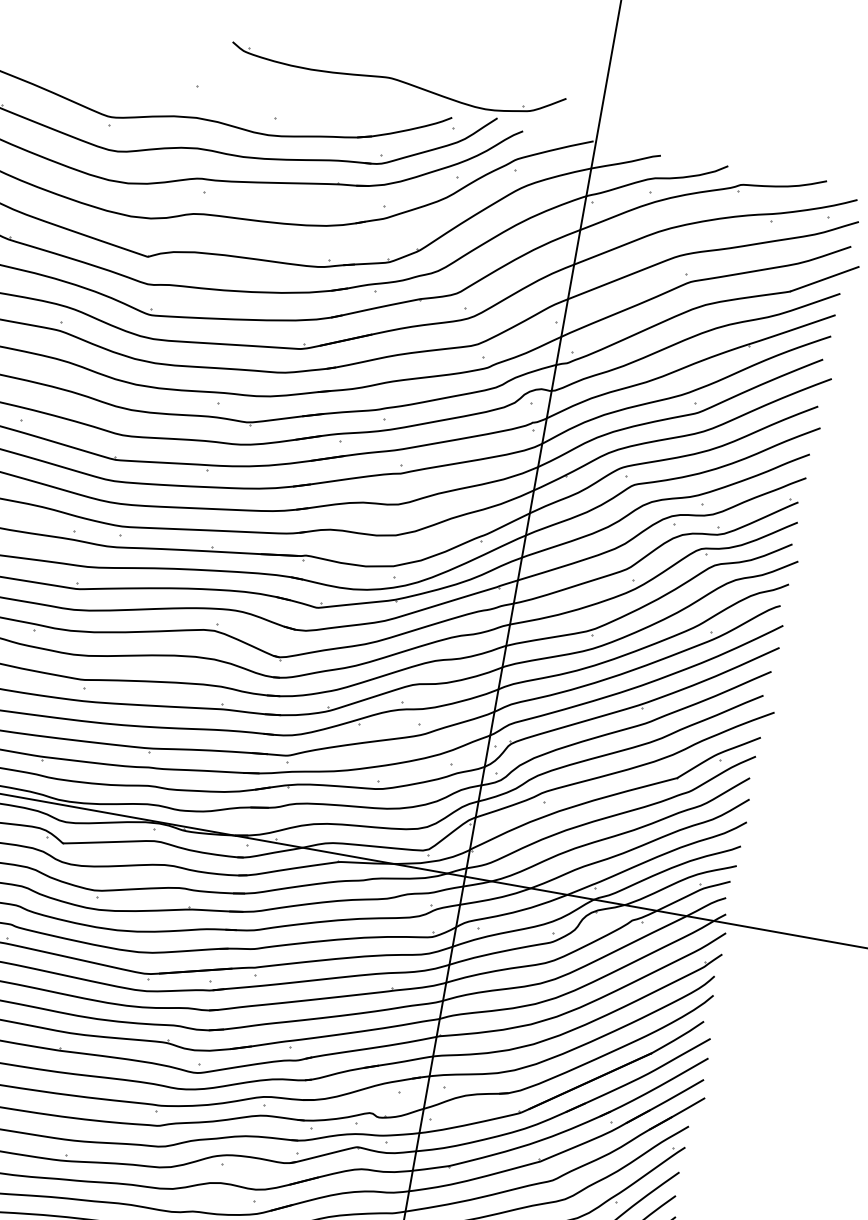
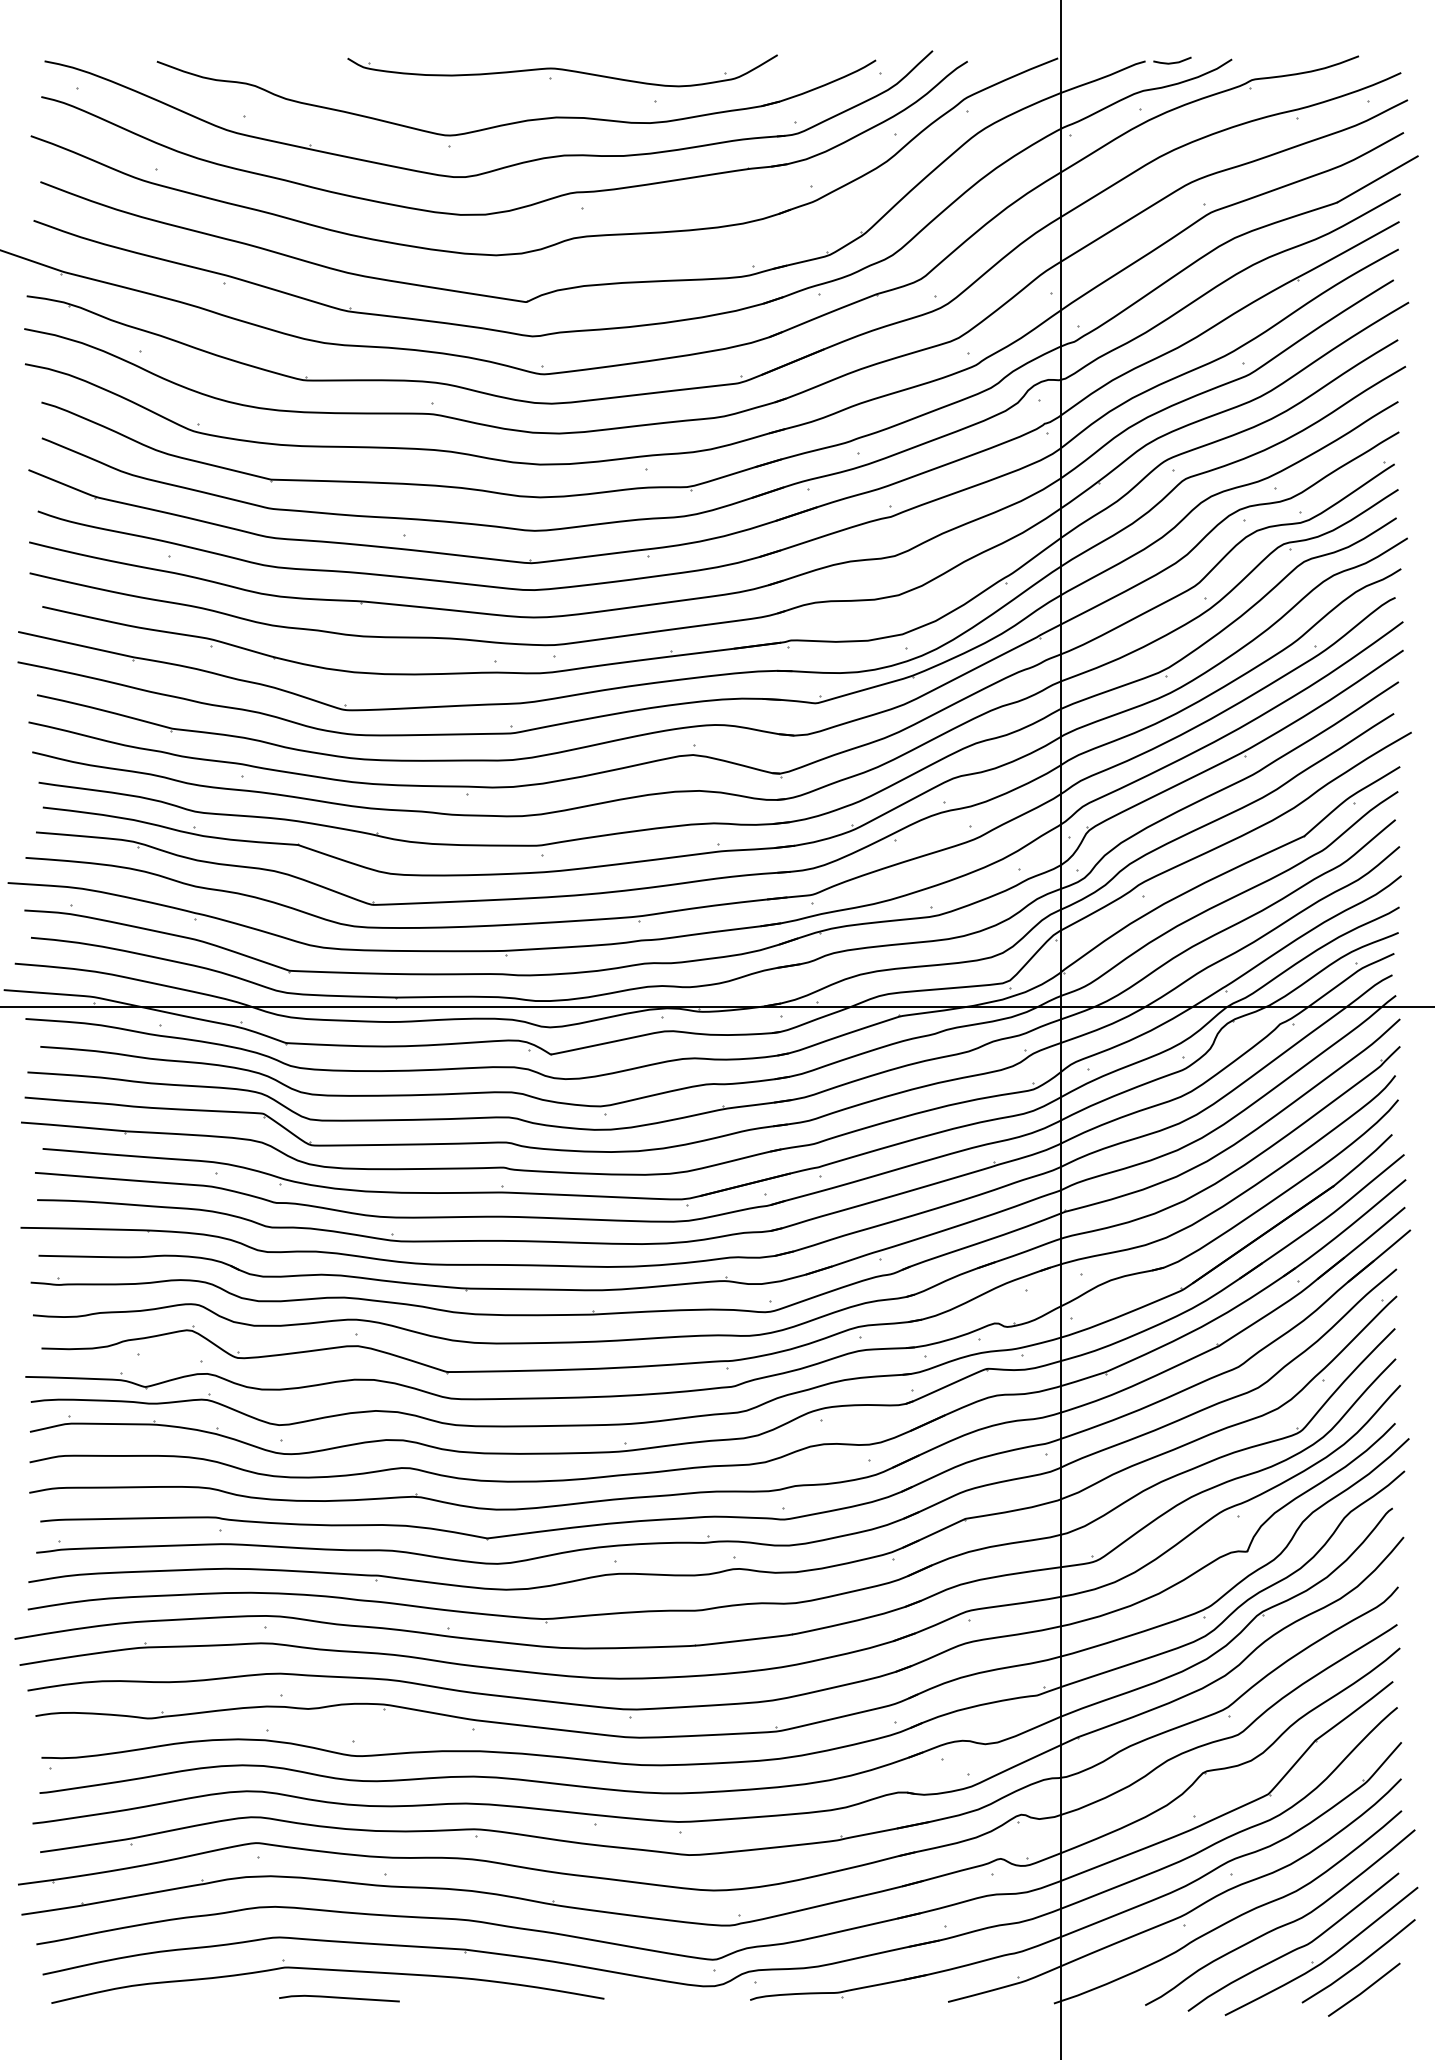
part: (397, 80) -> (562, 70), moved
line: (681, 160) -> (1172, 62), added

